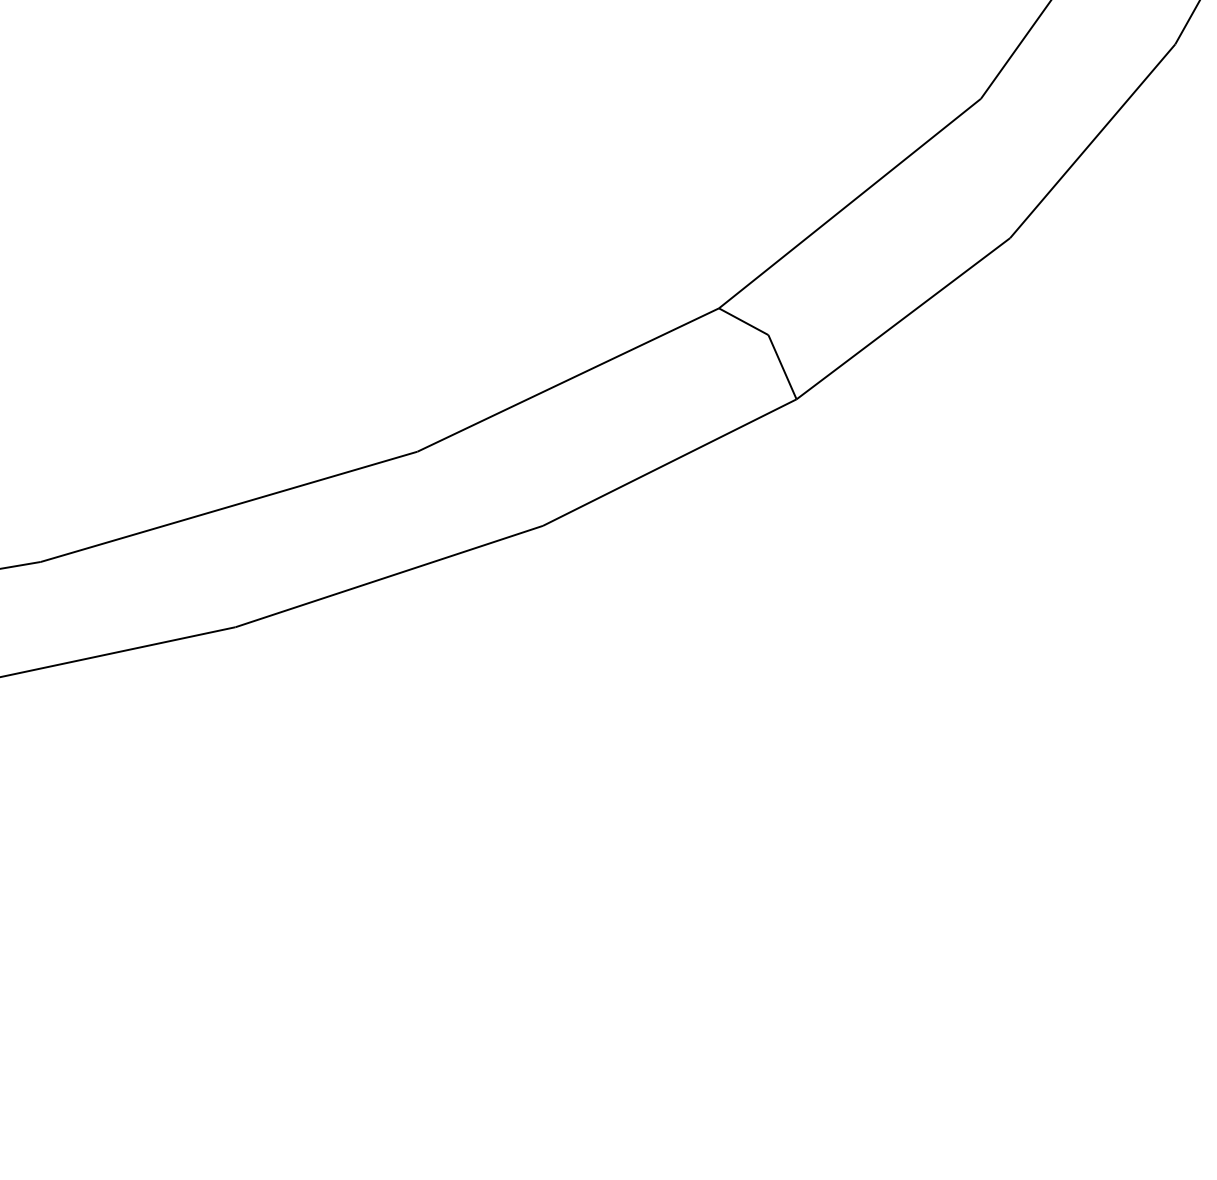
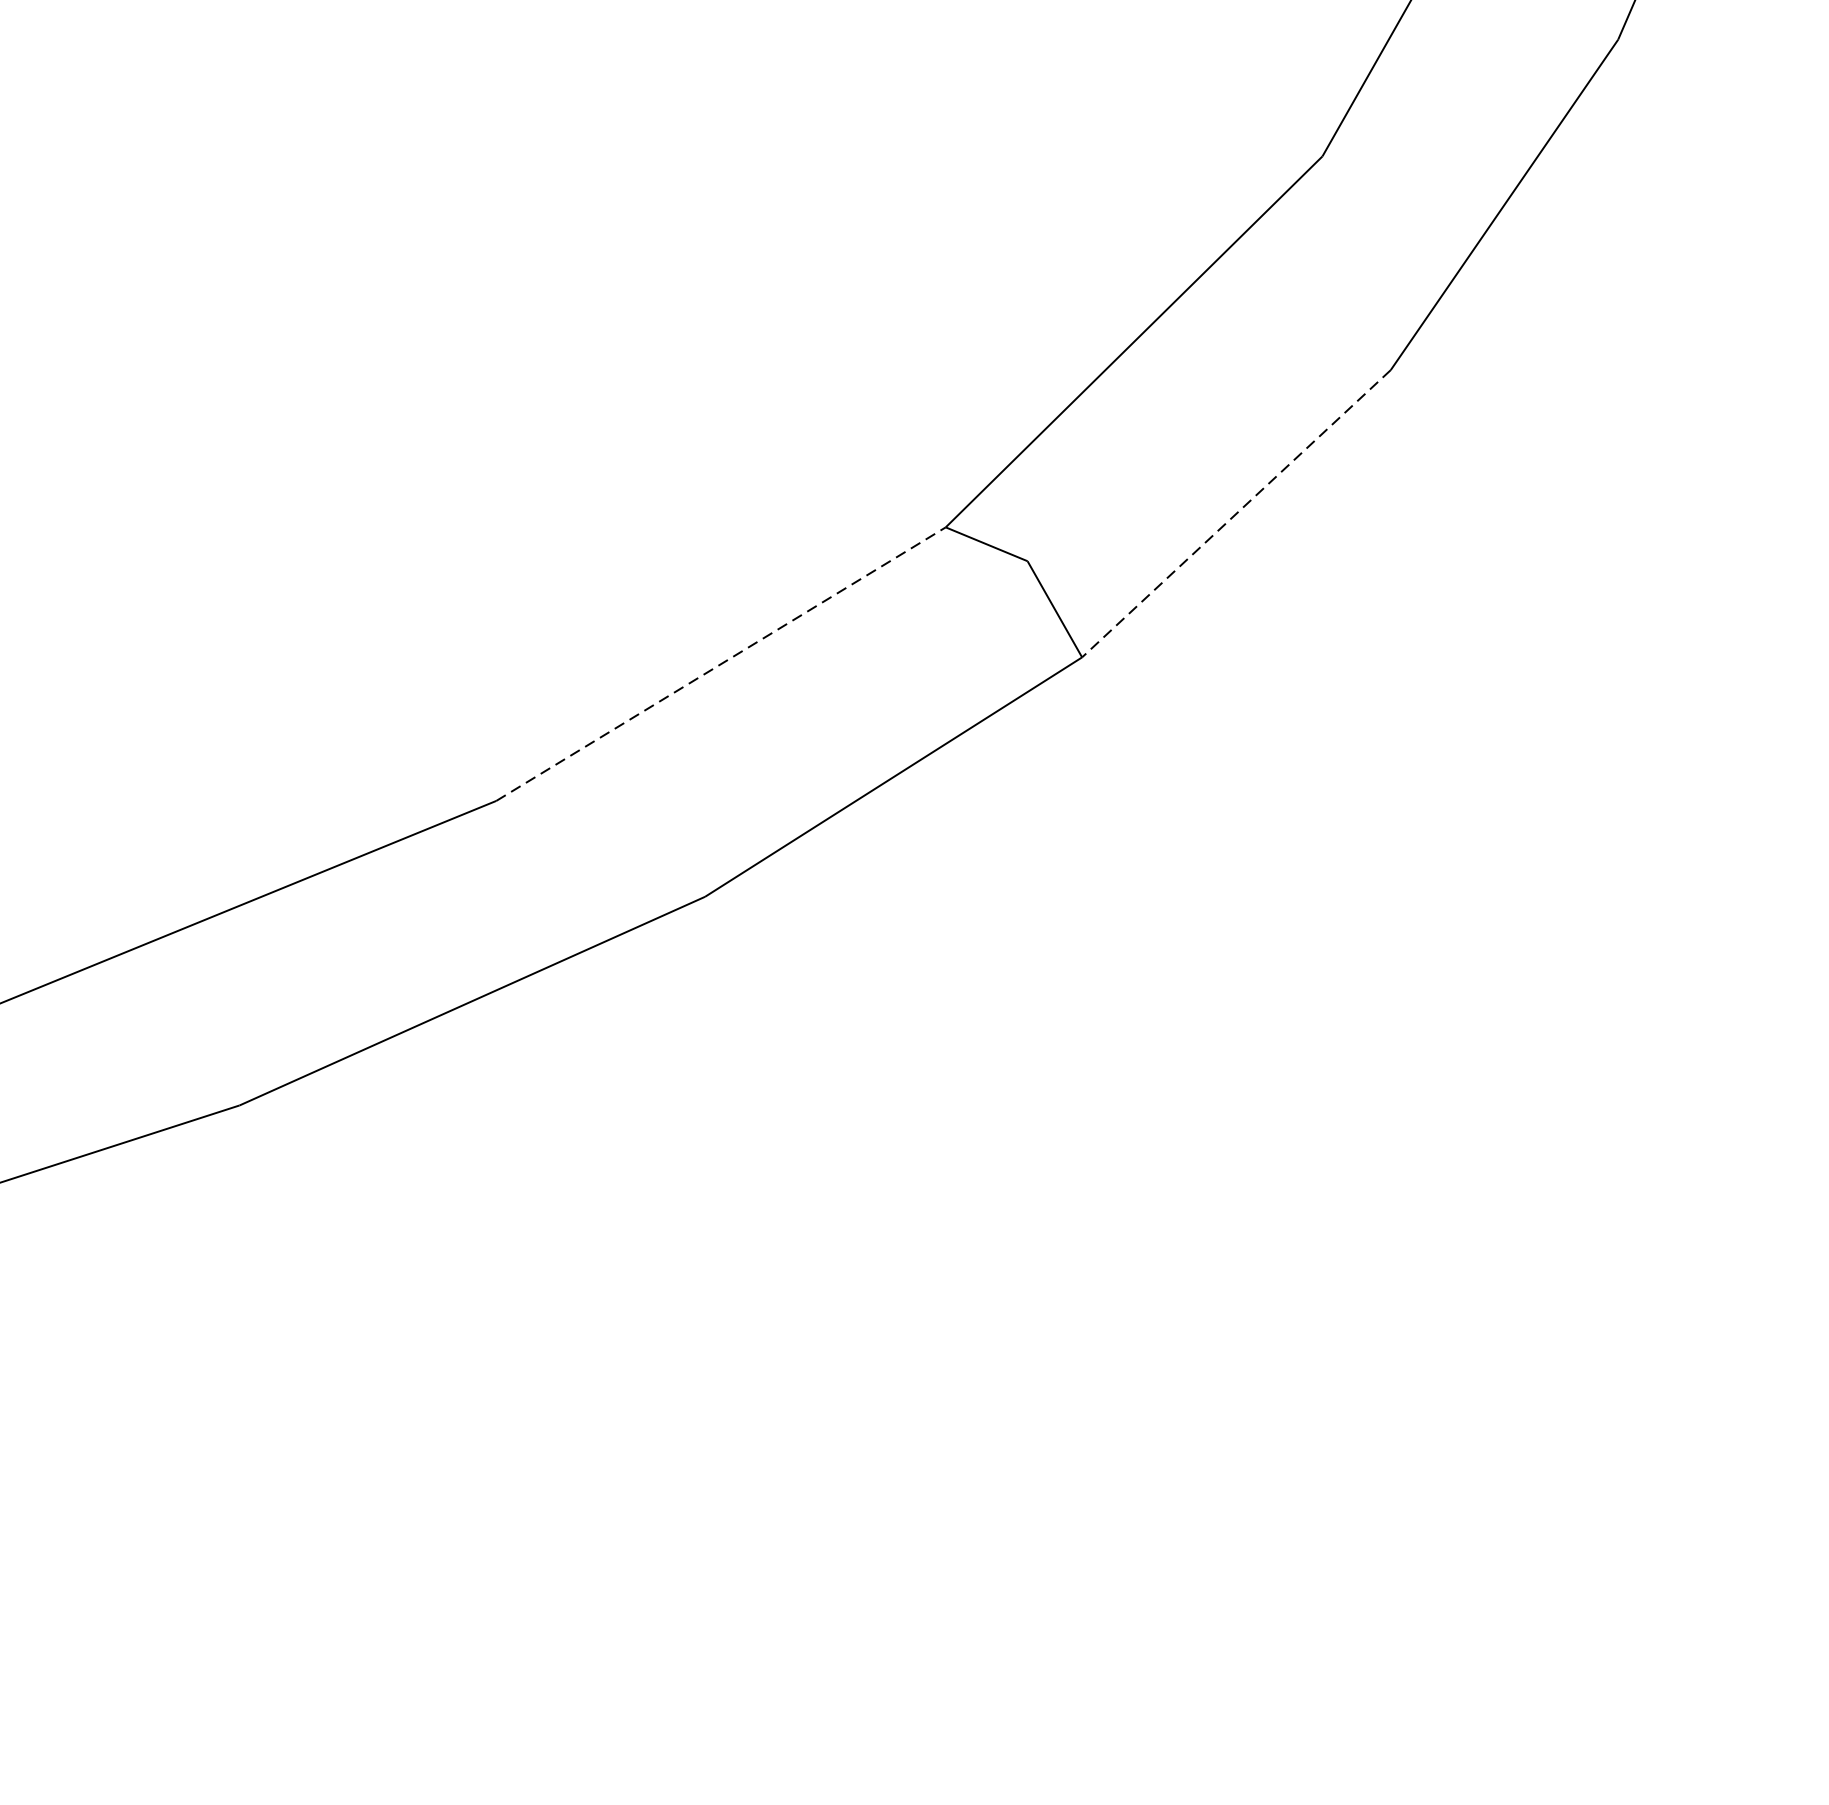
line: (903, 318) -> (1236, 513), solid -> dashed
line: (568, 380) -> (721, 664), solid -> dashed

